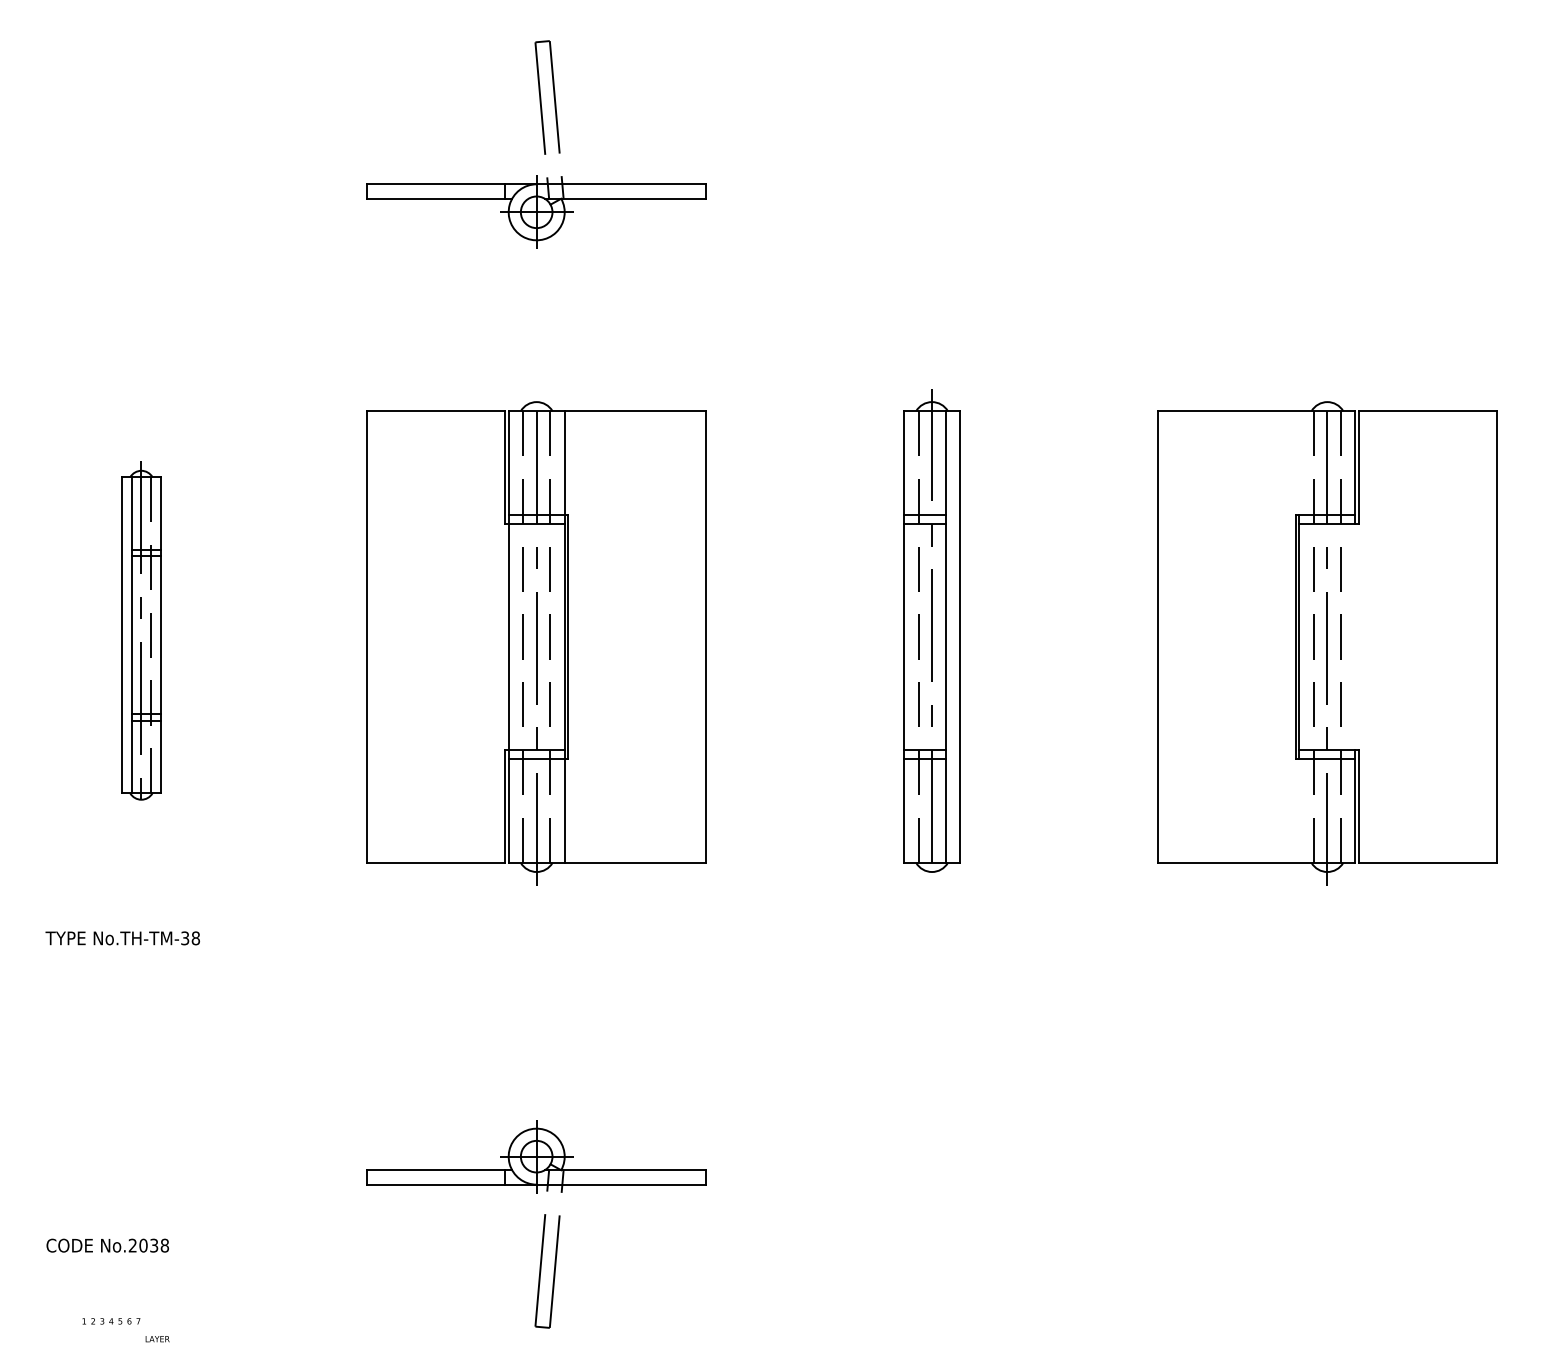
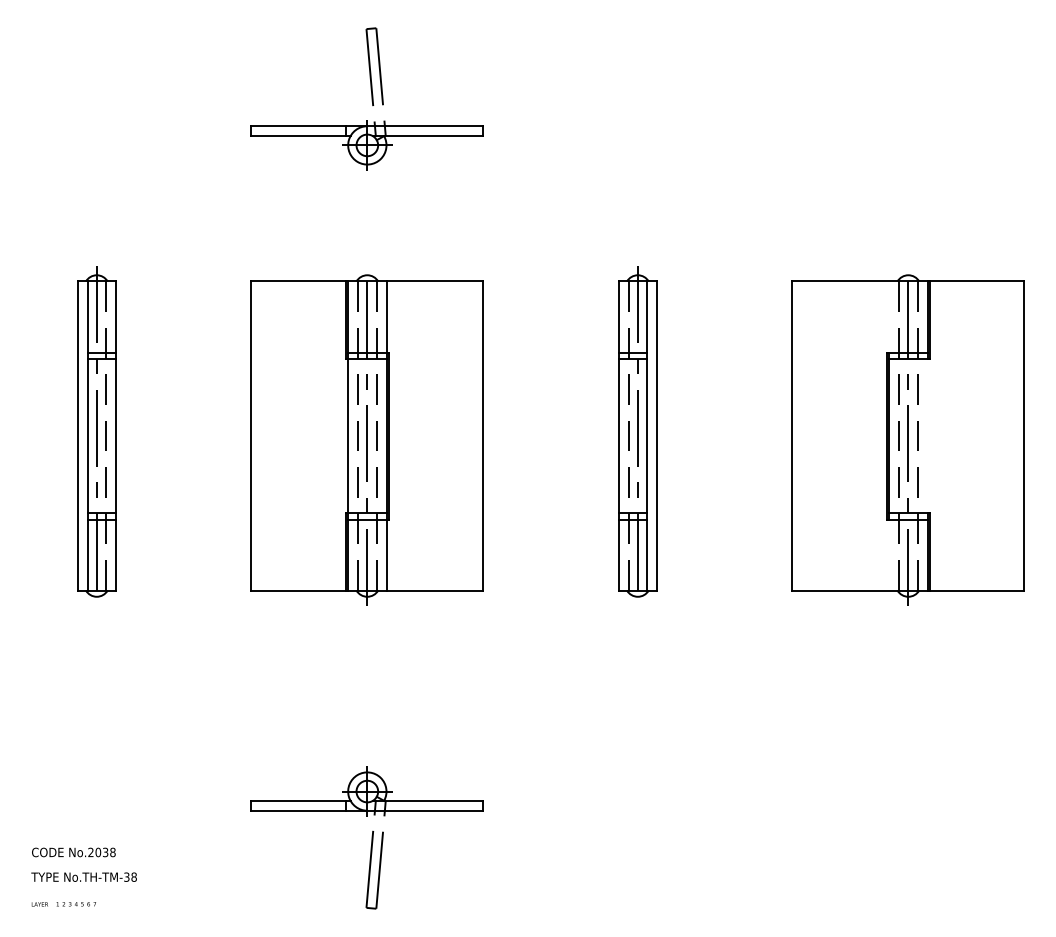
part: (140, 630) -> (96, 431), size x1.43
text: (121, 937) -> (83, 876), moved
text: (156, 1339) -> (39, 904), moved

